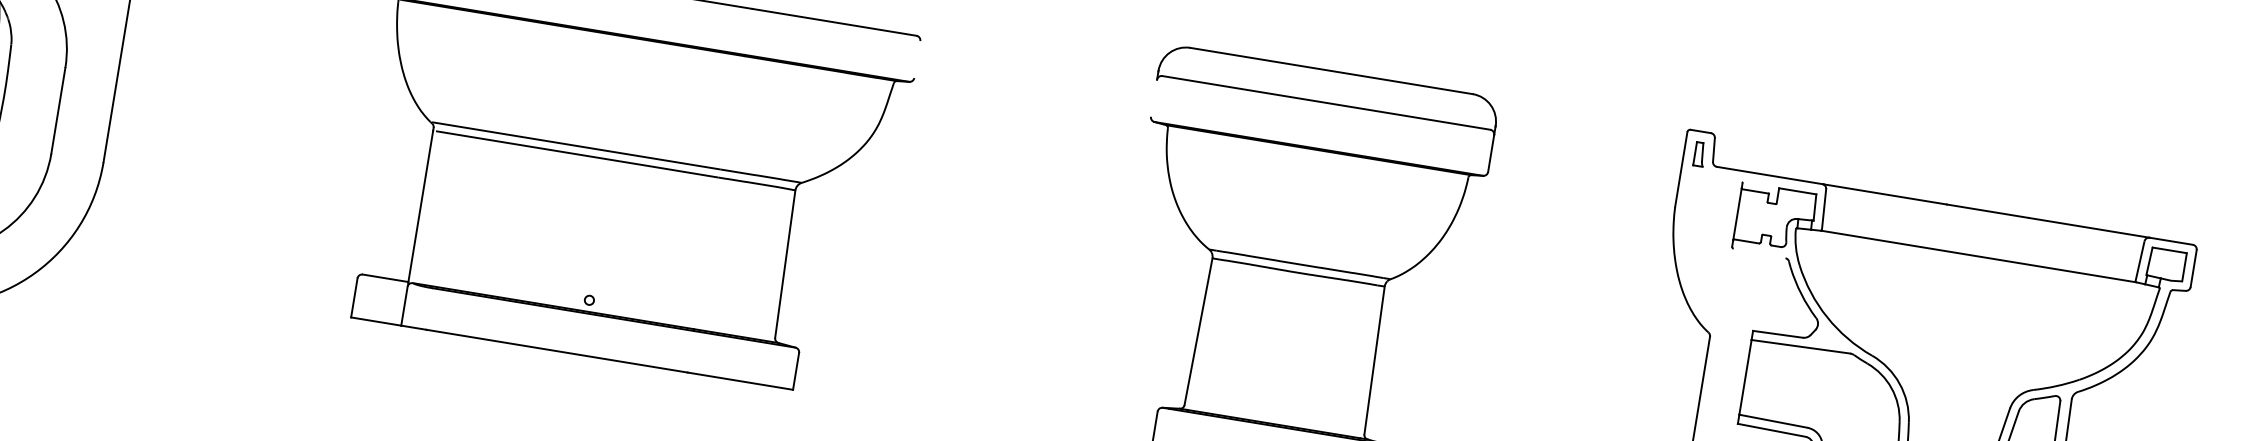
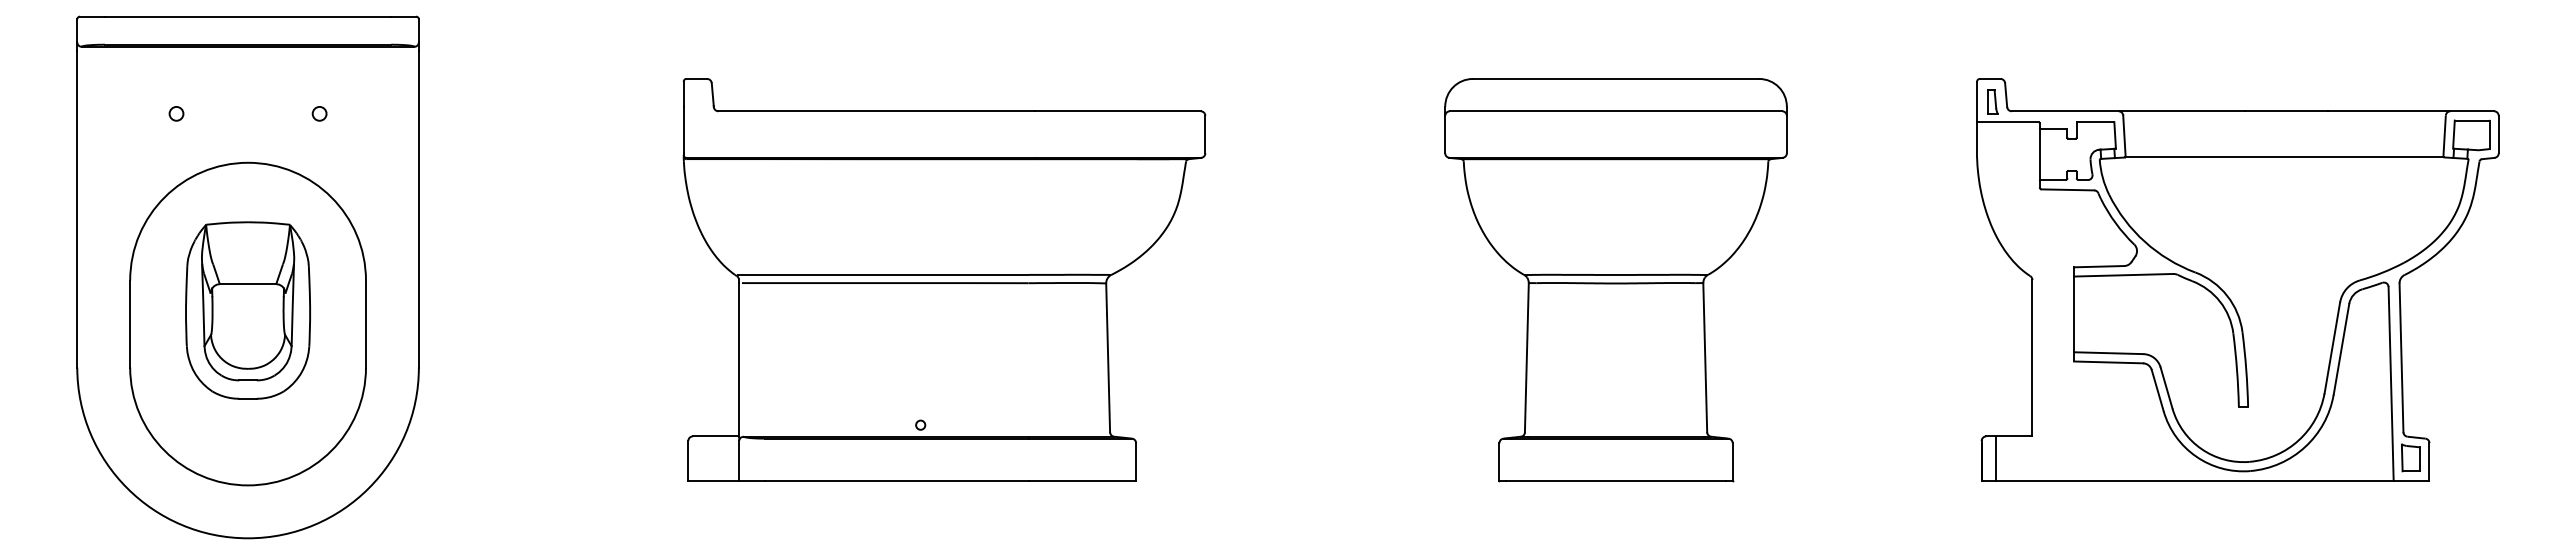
line: (917, 59) -> (1205, 134), added
line: (1154, 98) -> (1445, 134), added
line: (1710, 177) -> (2007, 122), added
line: (1759, 253) -> (2067, 189), added

